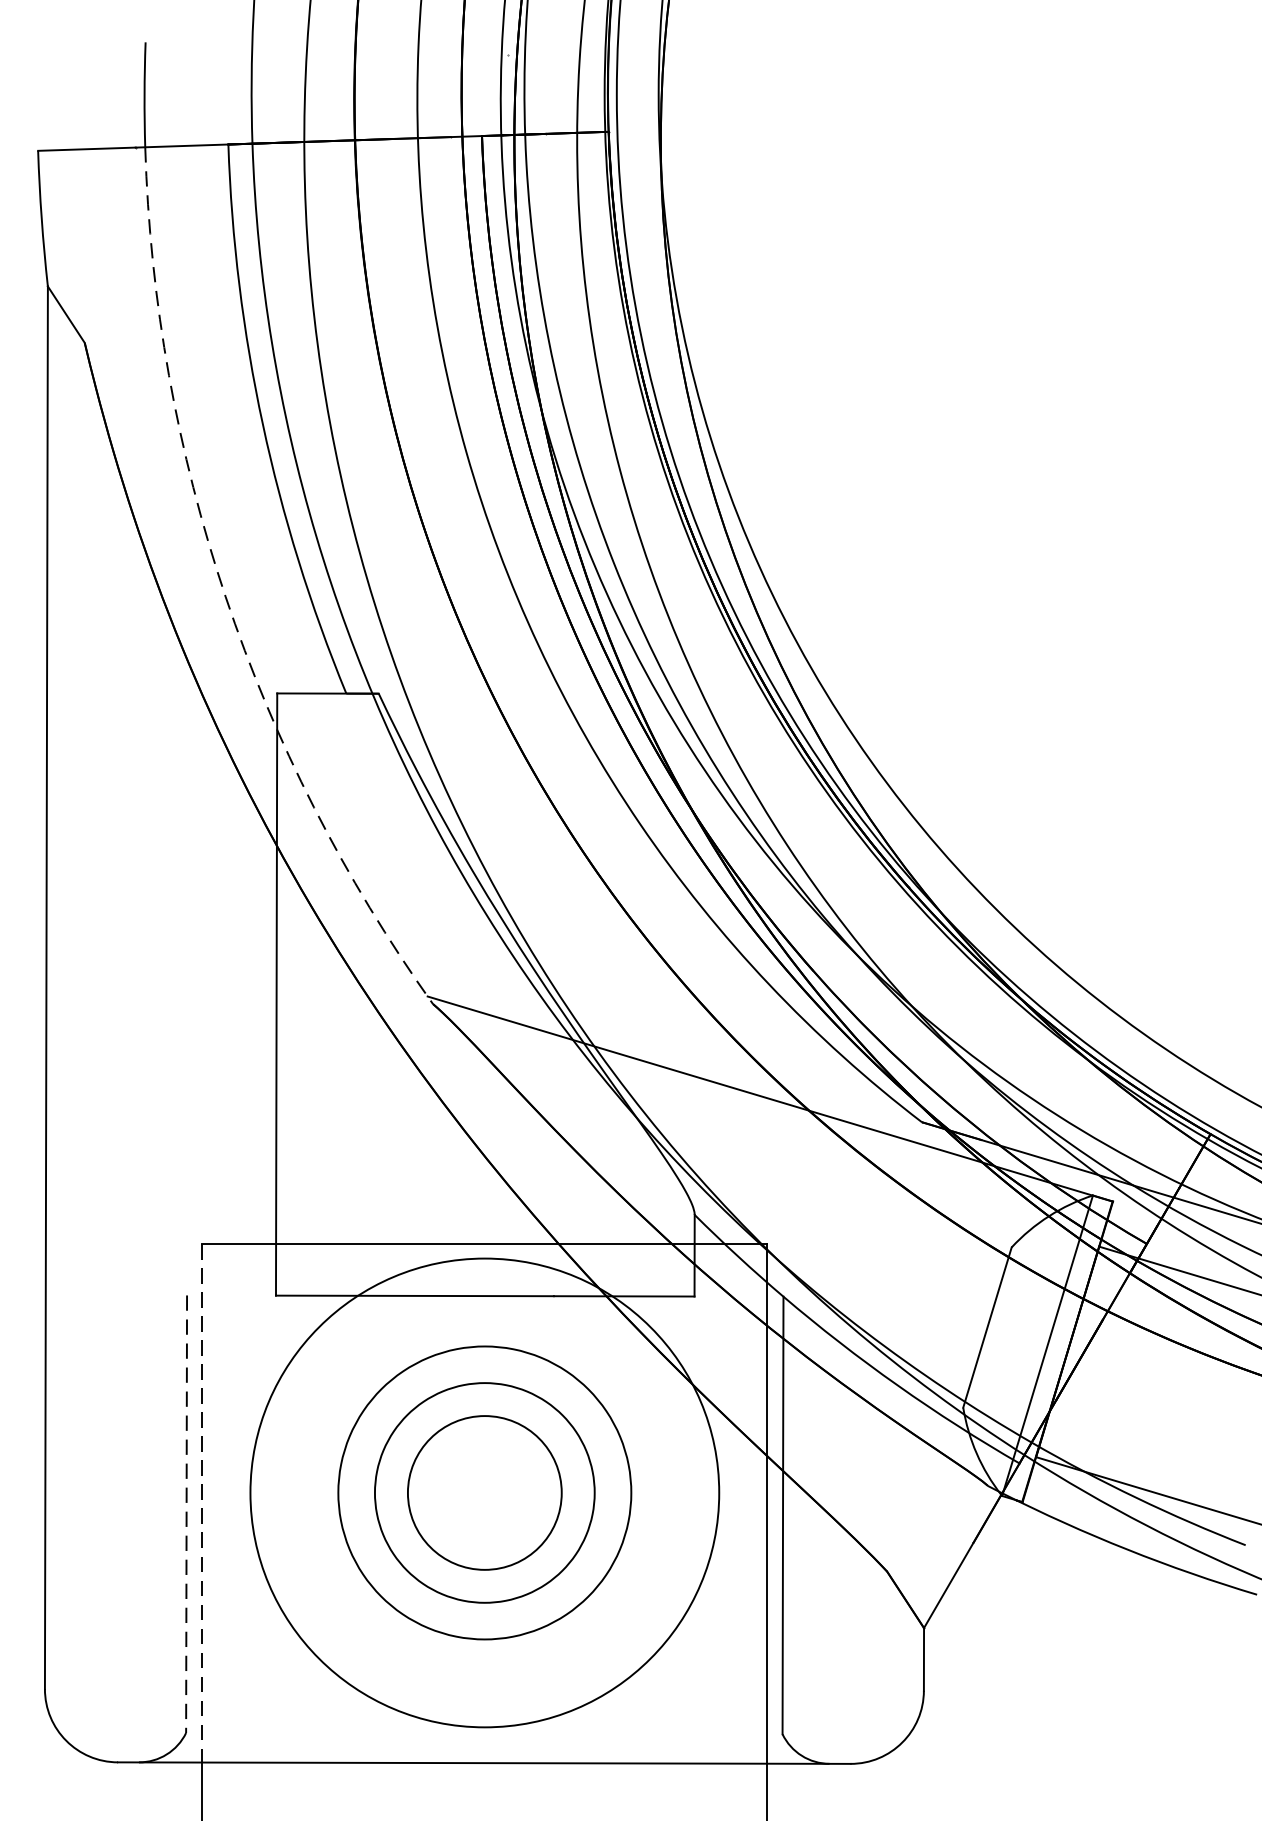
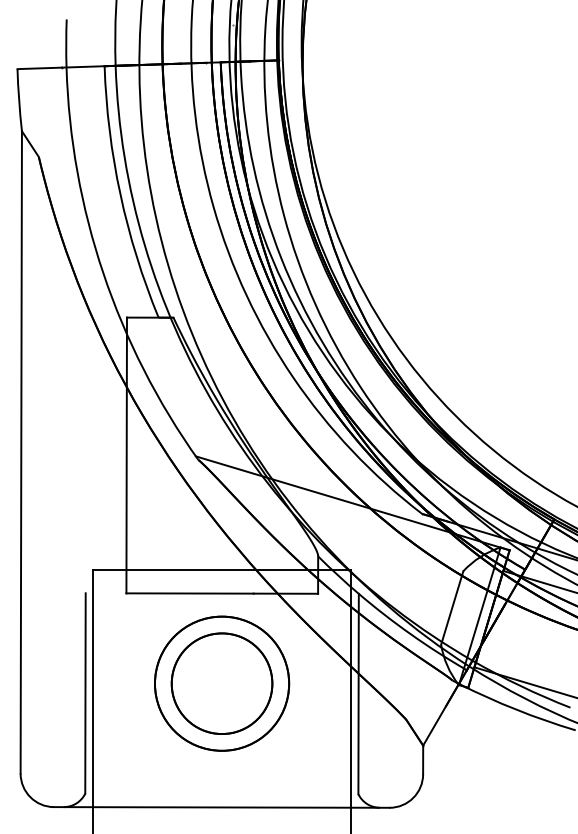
arc: (225, 597) -> (103, 273), dashed -> solid
circle: (483, 1492) -> (221, 683), size x0.62
circle: (483, 1492) -> (221, 683), size x1.43
line: (201, 1503) -> (92, 688), dashed -> solid
line: (186, 1514) -> (85, 693), dashed -> solid

